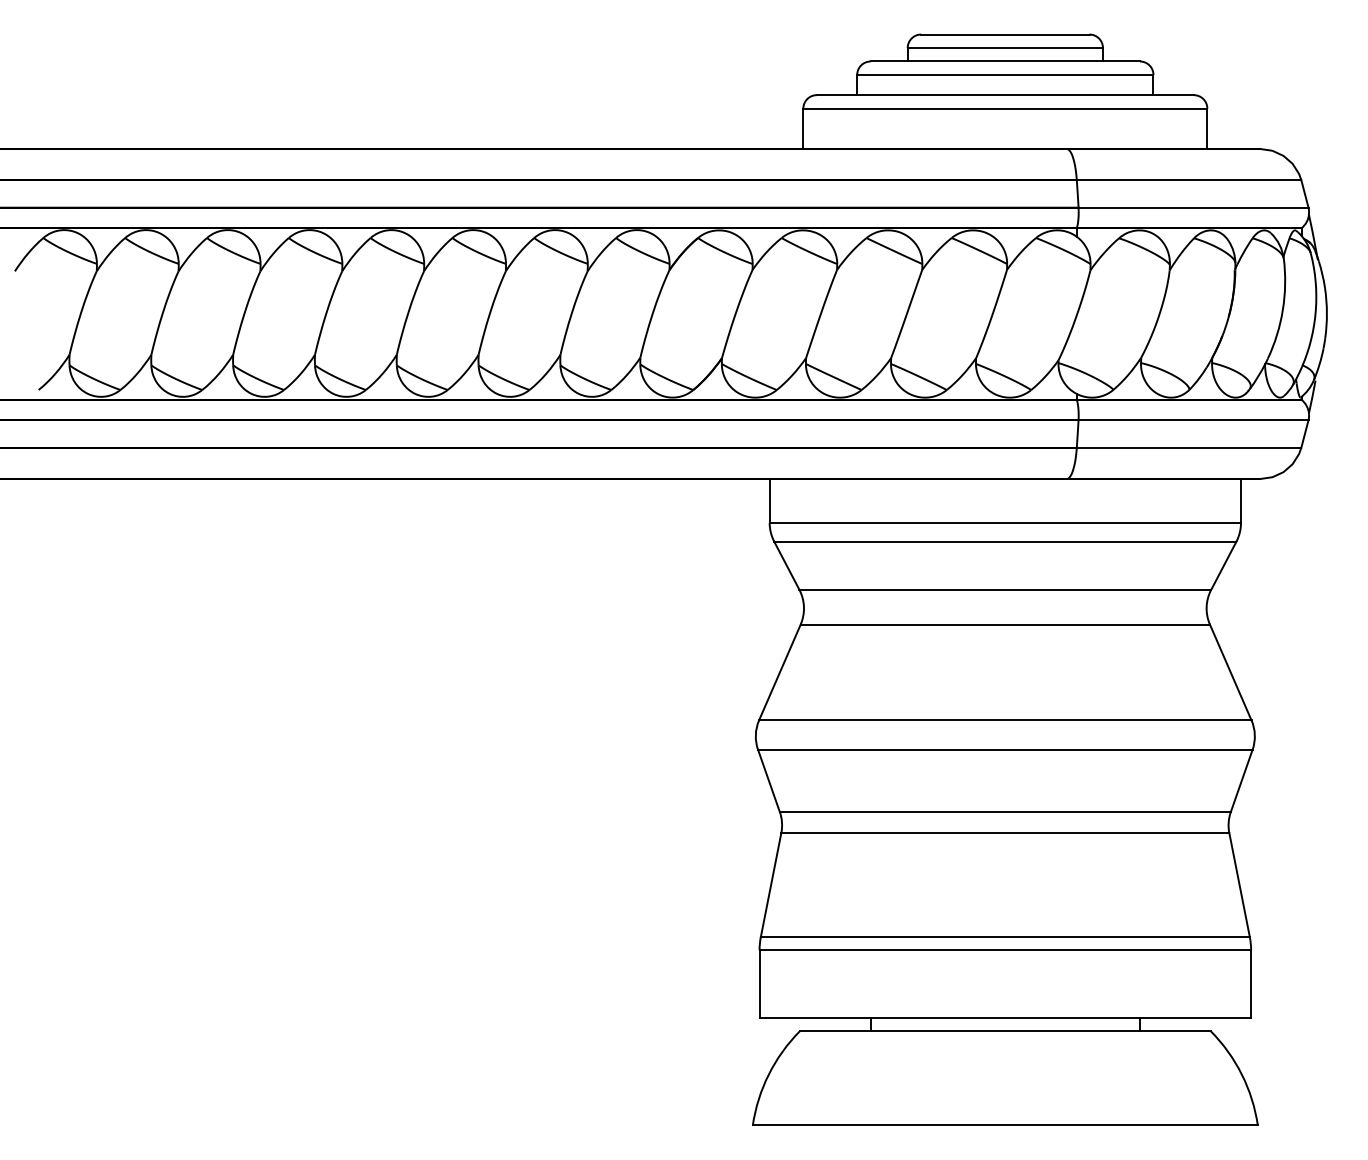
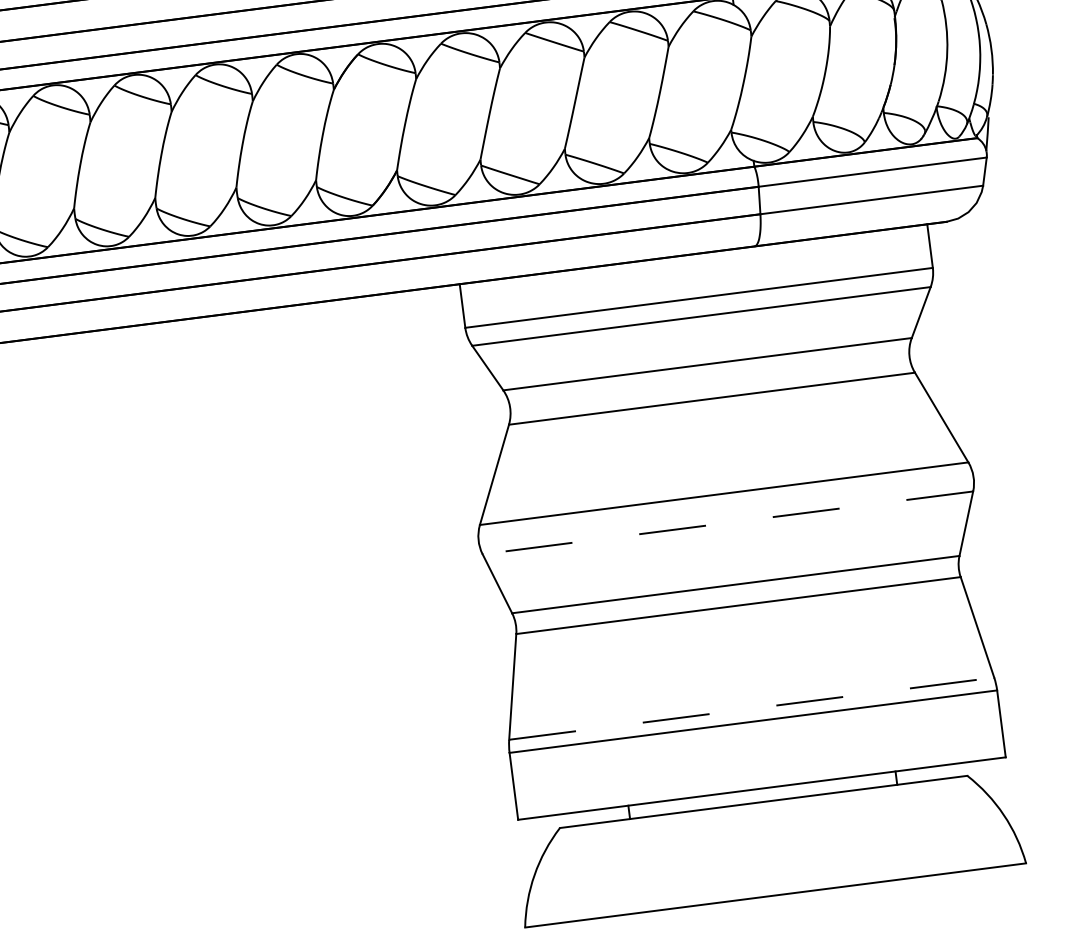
line: (1004, 749) -> (727, 522), solid -> dashed
line: (1005, 937) -> (751, 709), solid -> dashed

